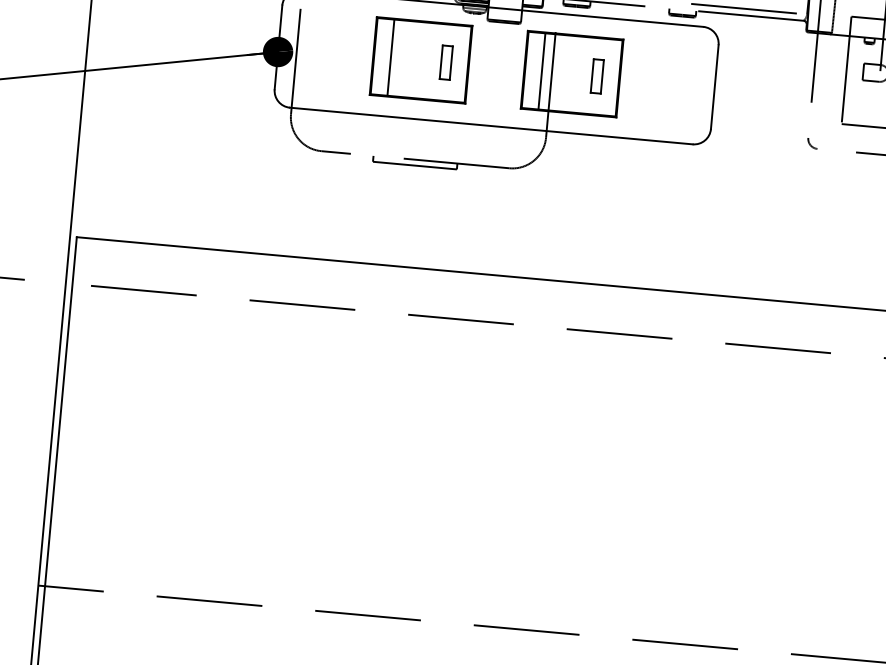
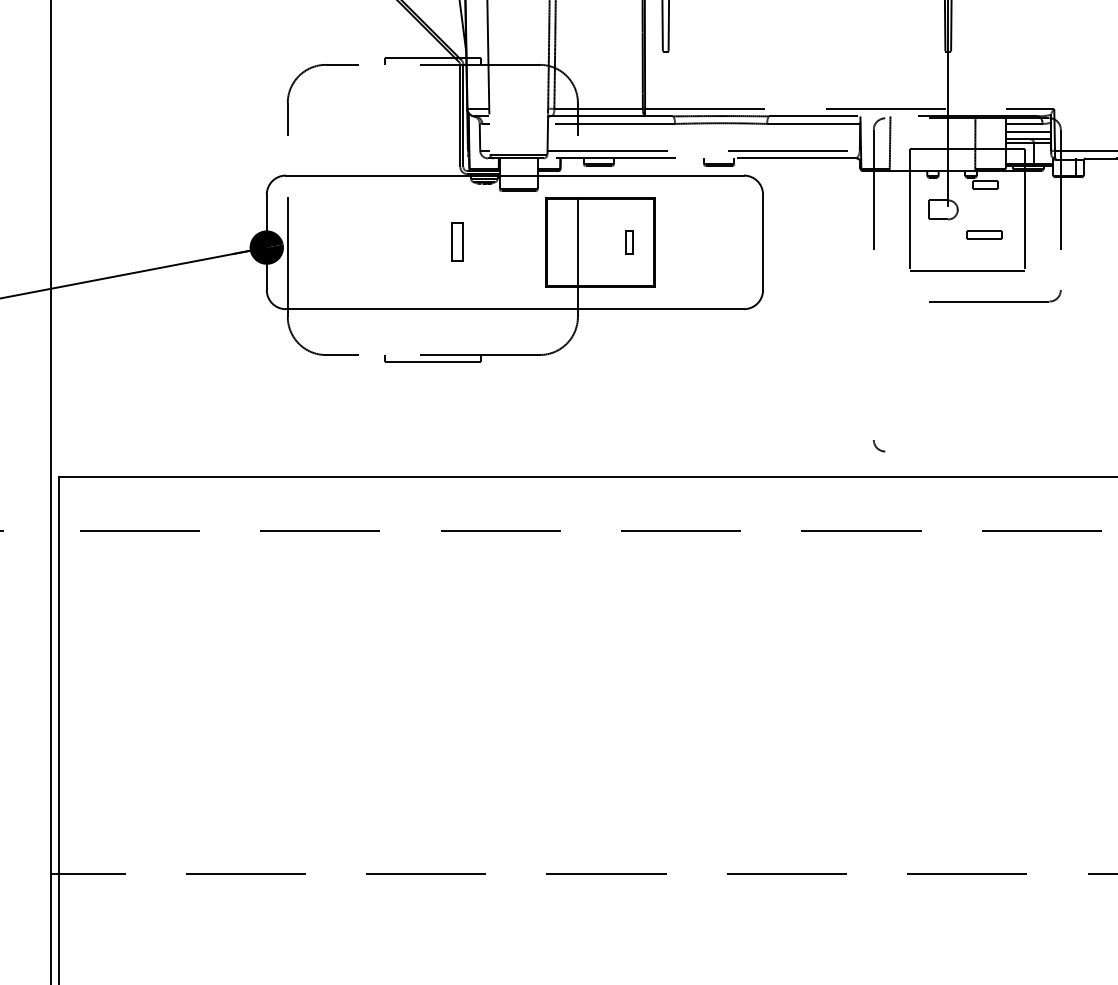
part: (420, 60) -> (428, 242), removed
line: (541, 71) -> (566, 242), removed
part: (597, 75) -> (629, 241), size x0.6
arc: (812, 145) -> (879, 448), moved

